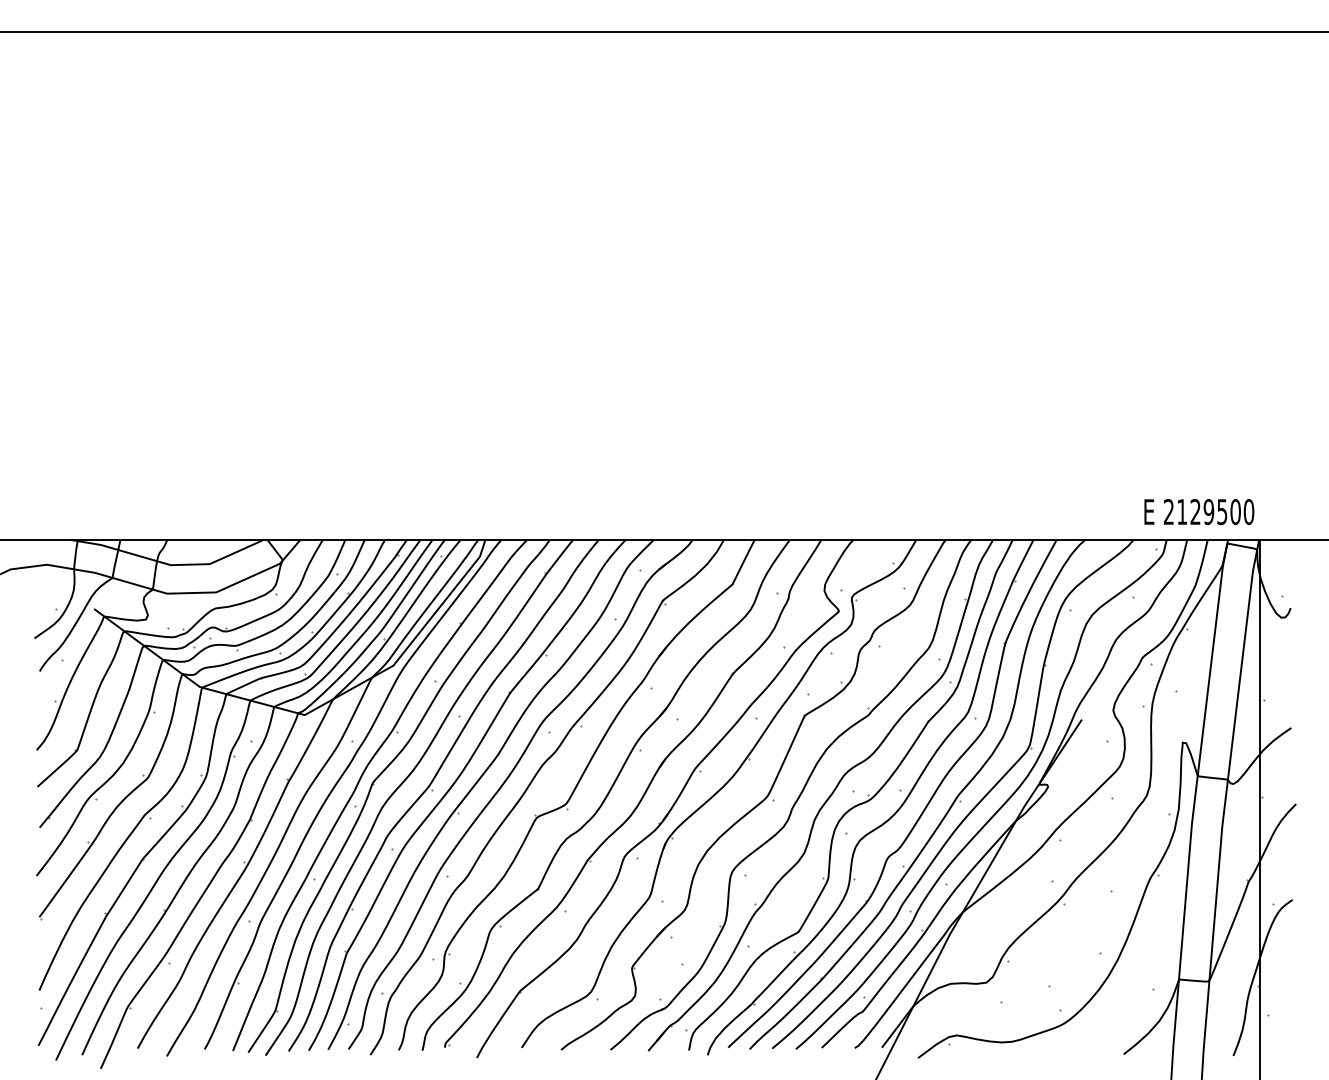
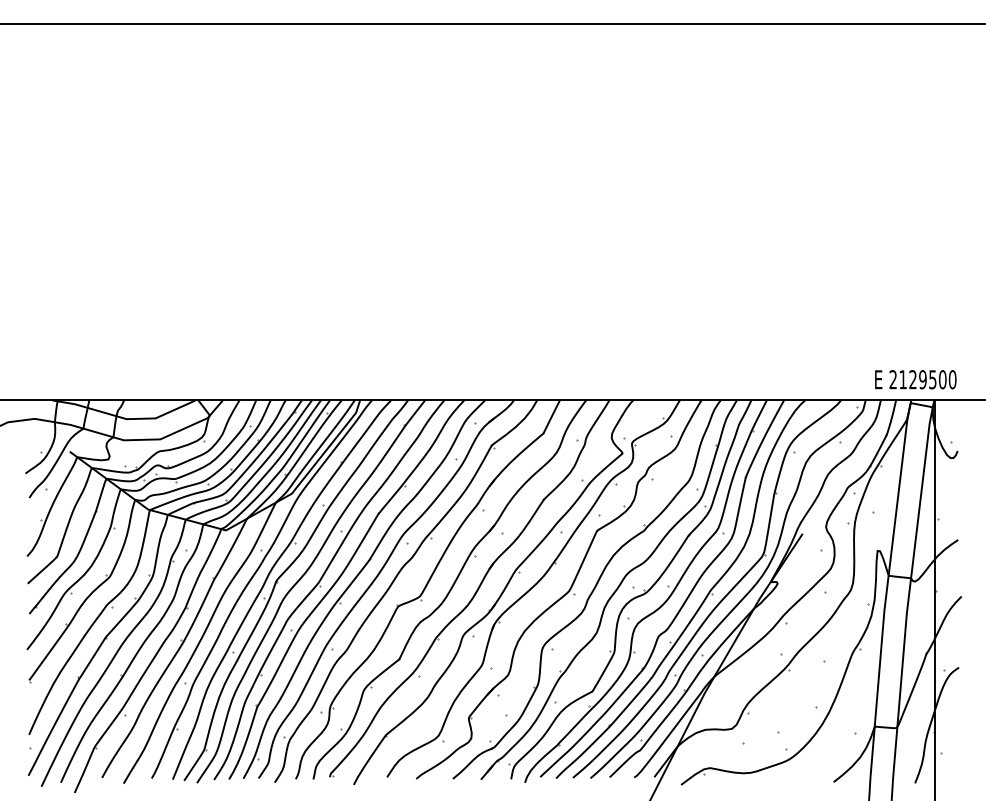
text: (1199, 512) -> (915, 380), moved

